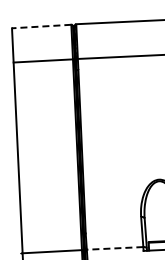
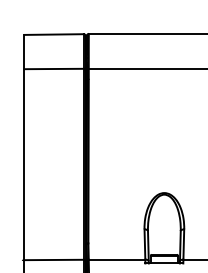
line: (42, 26) -> (54, 34), dashed -> solid
line: (114, 248) -> (116, 259), dashed -> solid

